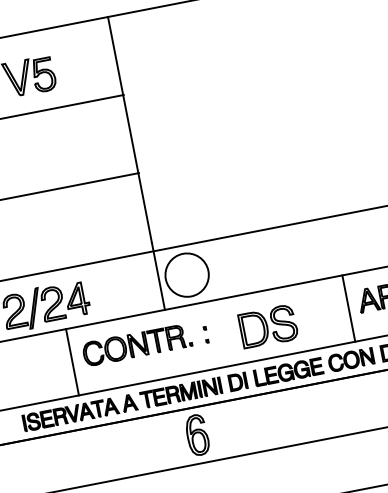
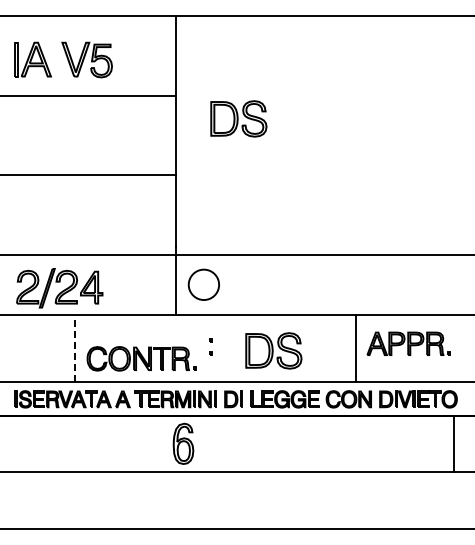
part: (189, 105) -> (238, 118), added
circle: (186, 274) -> (203, 284), size x0.7
part: (137, 344) -> (141, 358), moved
line: (72, 362) -> (74, 348), solid -> dashed

